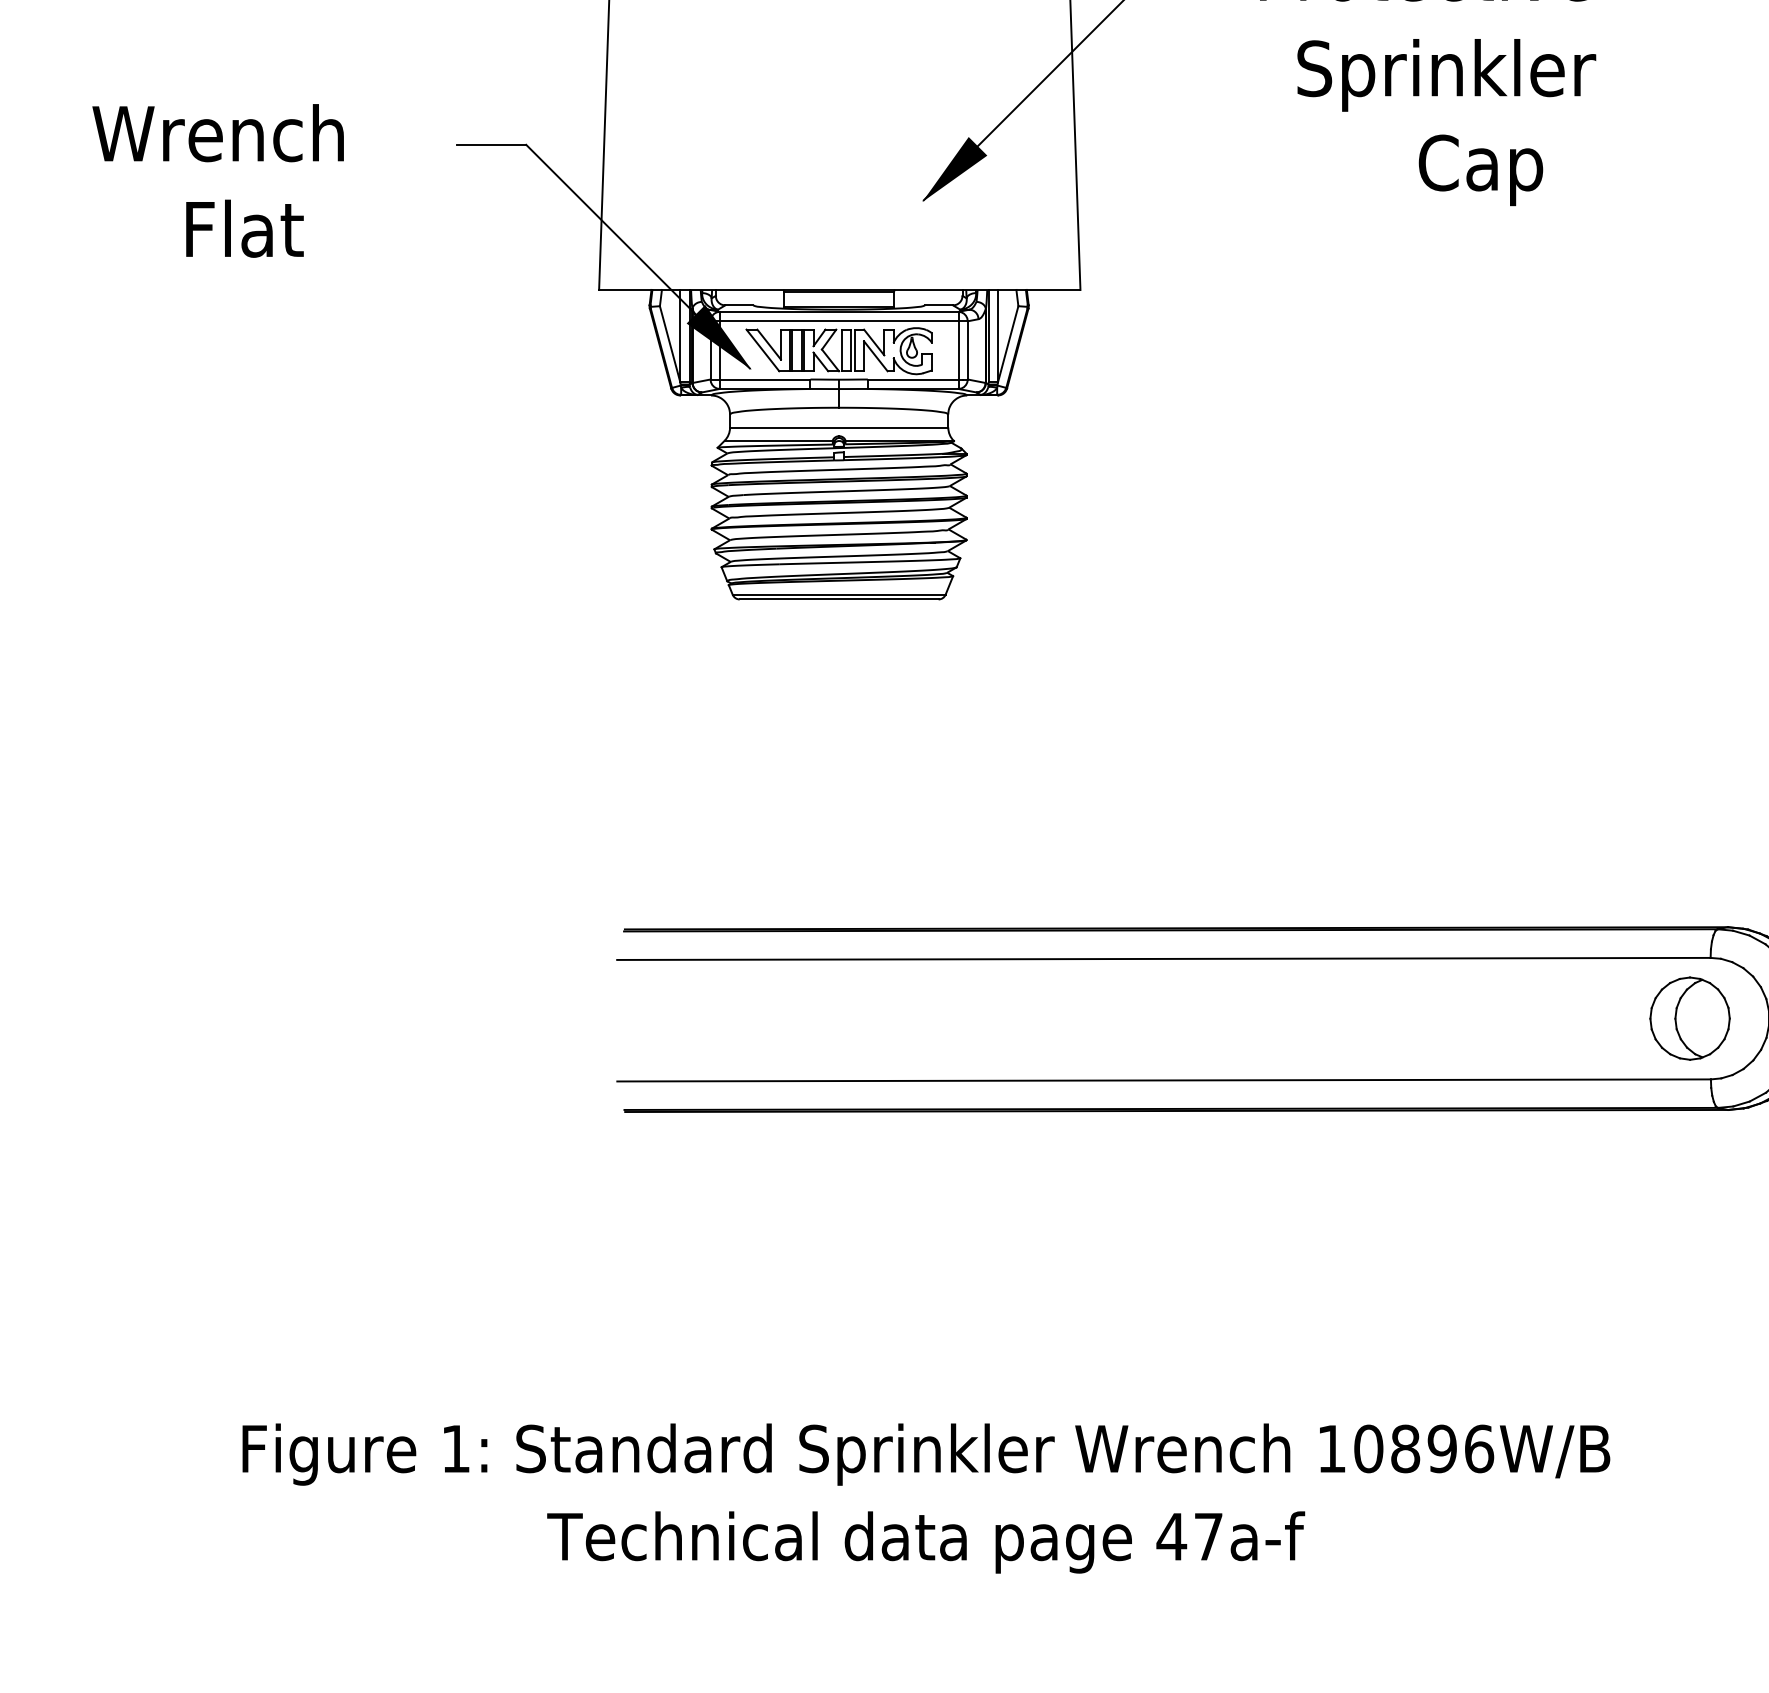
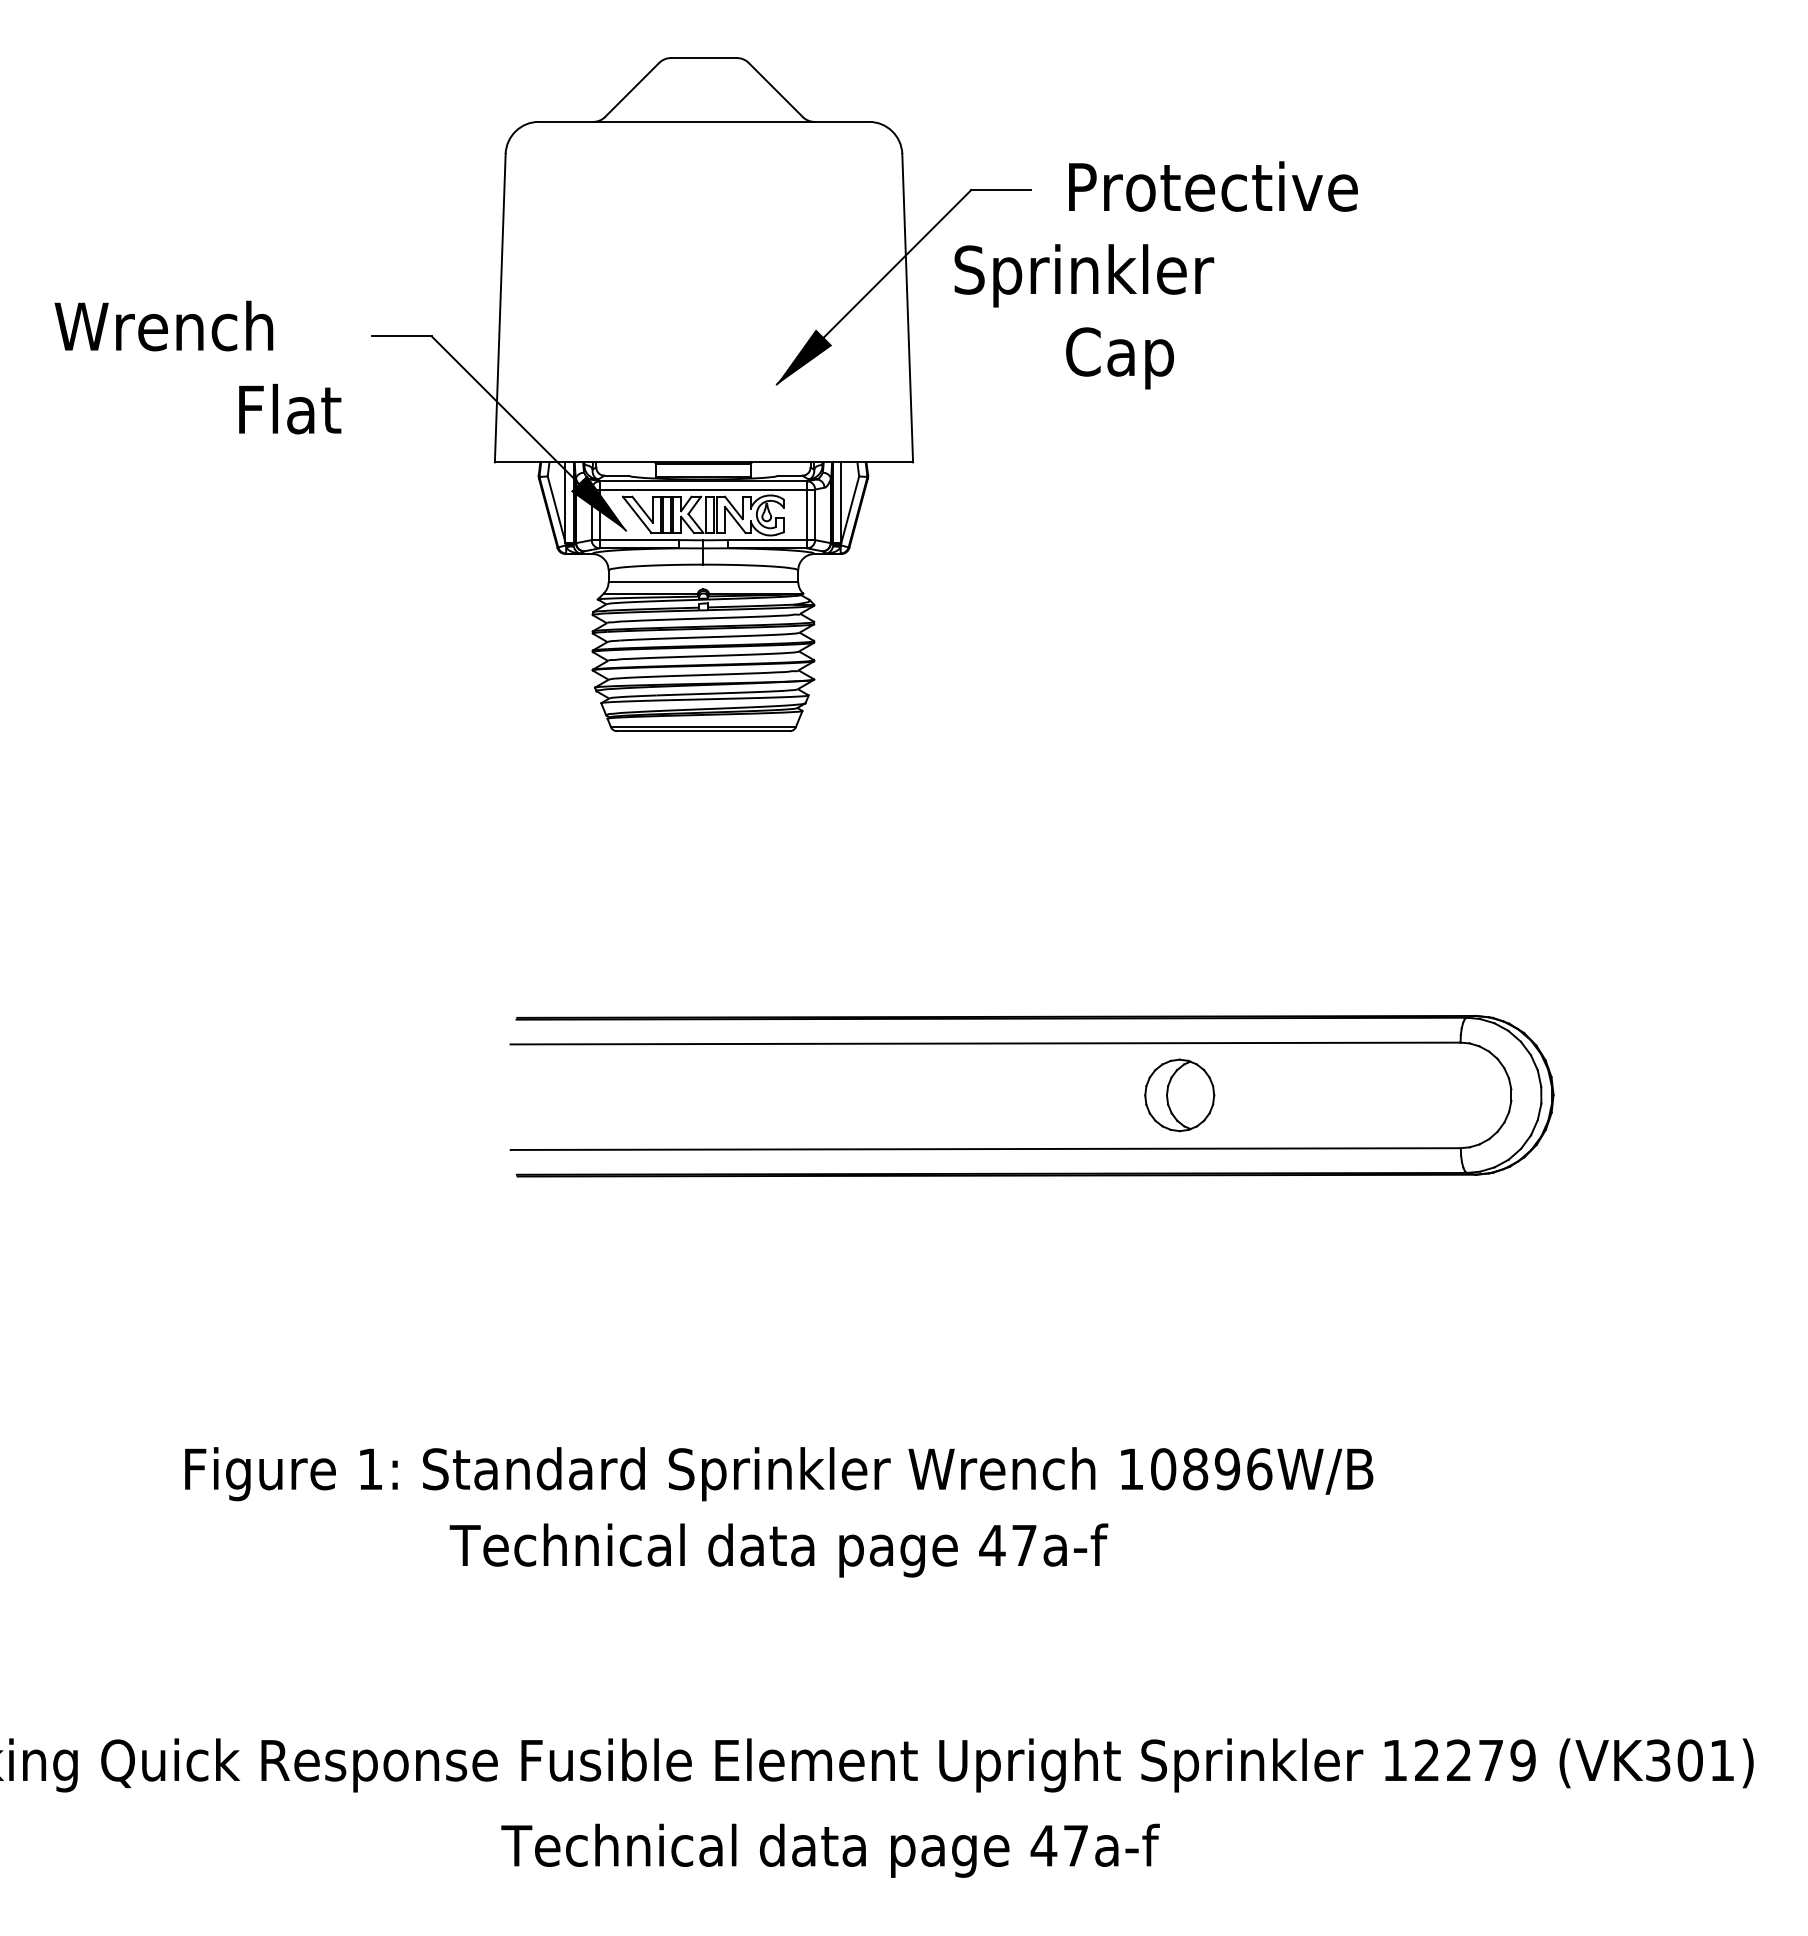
text: (1446, 74) -> (1084, 275), moved
text: (1480, 170) -> (1119, 358), moved
text: (245, 228) -> (290, 408), moved
part: (1689, 1018) -> (1179, 1095), moved

